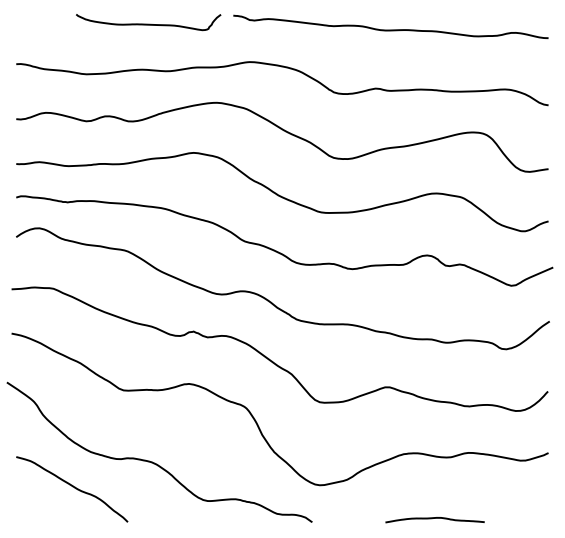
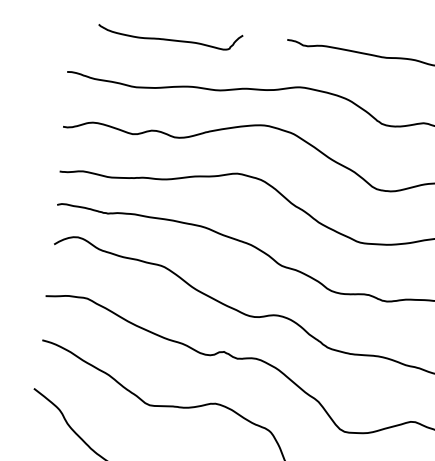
curve: (148, 23) -> (170, 38), moved

